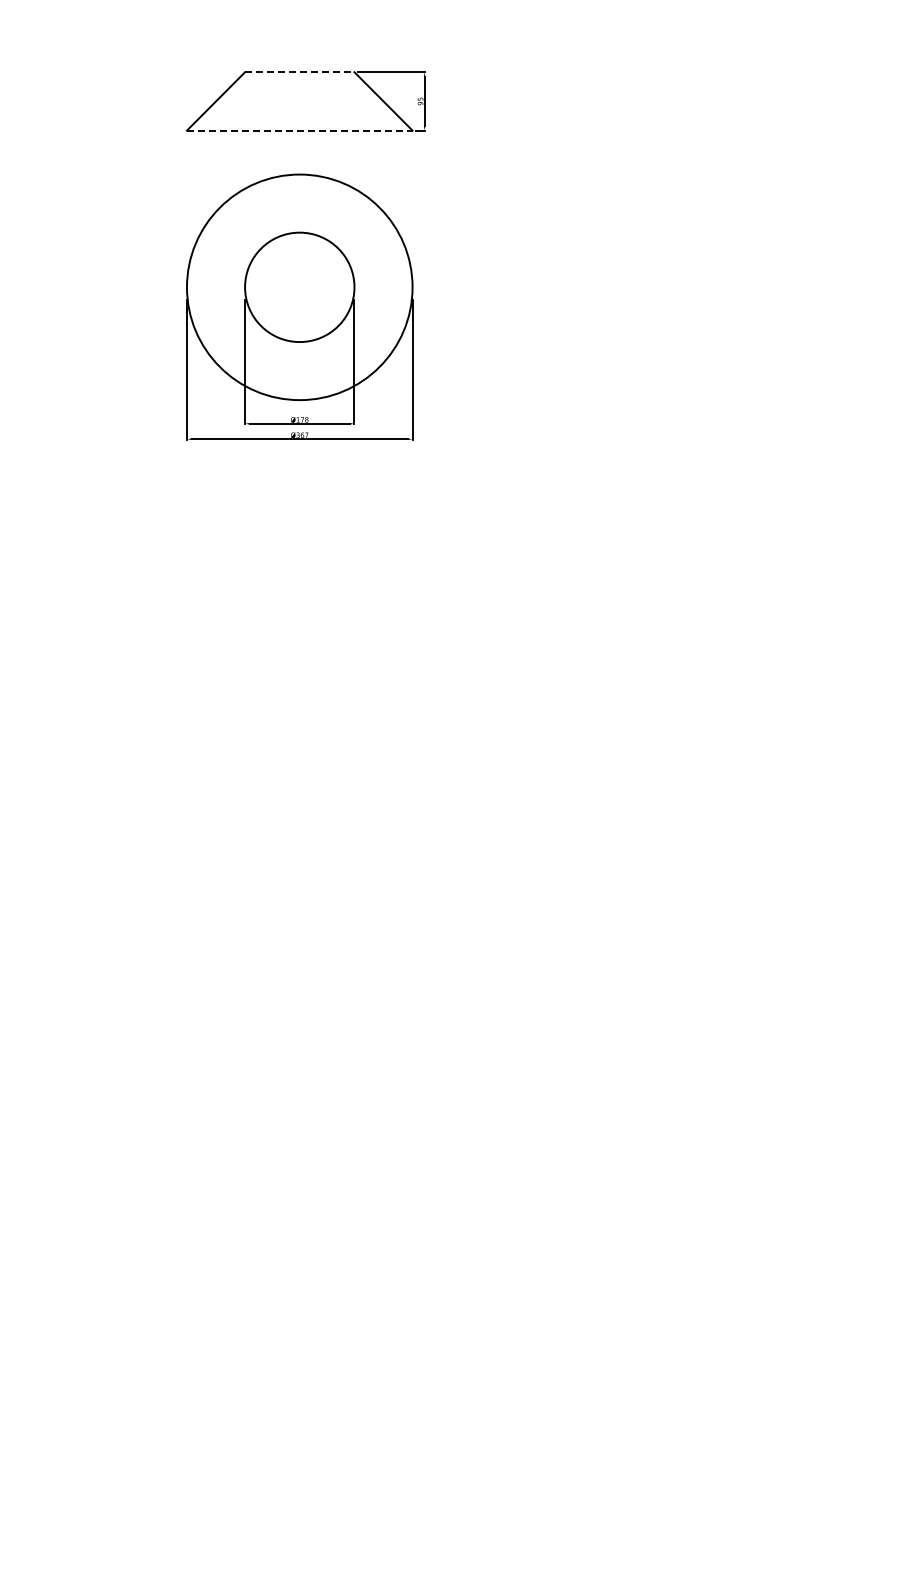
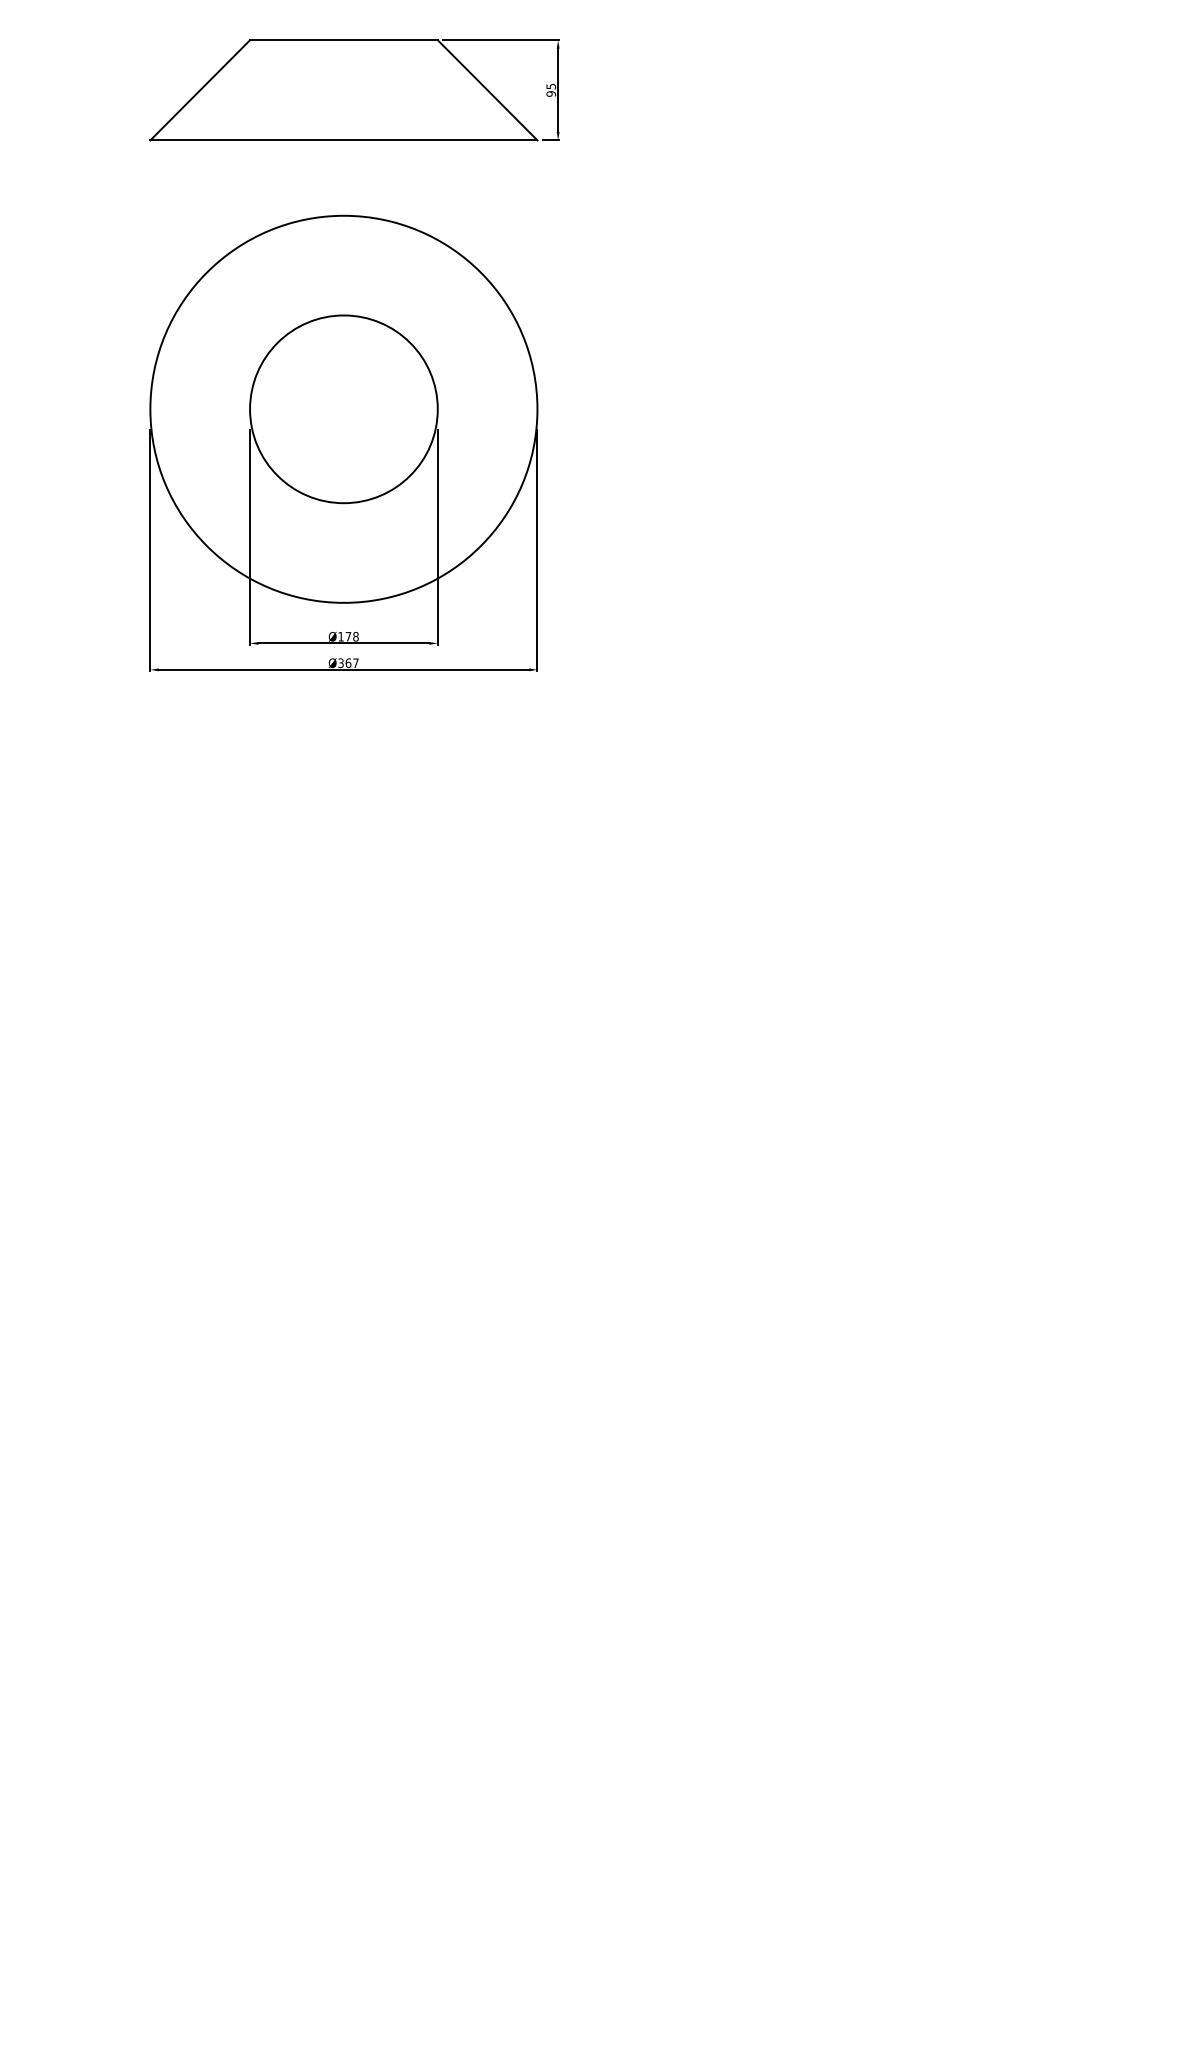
line: (299, 72) -> (343, 40), dashed -> solid
line: (299, 130) -> (343, 140), dashed -> solid

